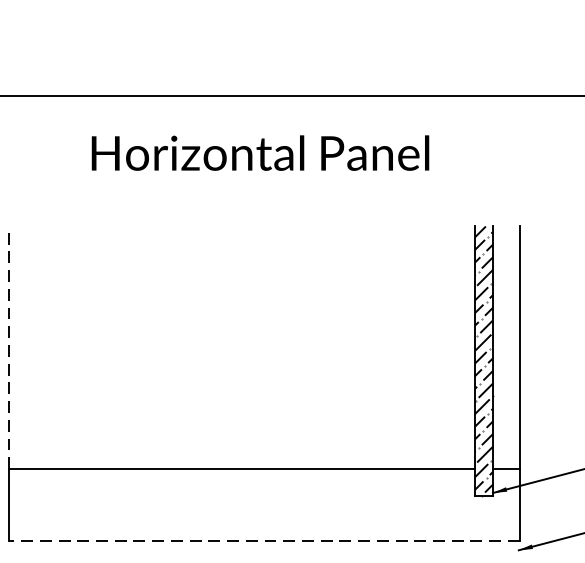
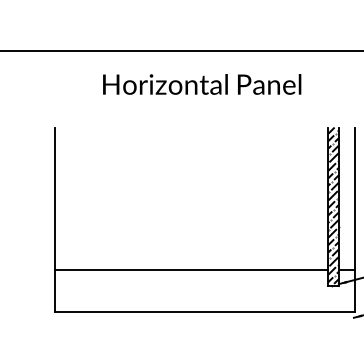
line: (9, 347) -> (54, 198), dashed -> solid
line: (264, 541) -> (204, 312), dashed -> solid

